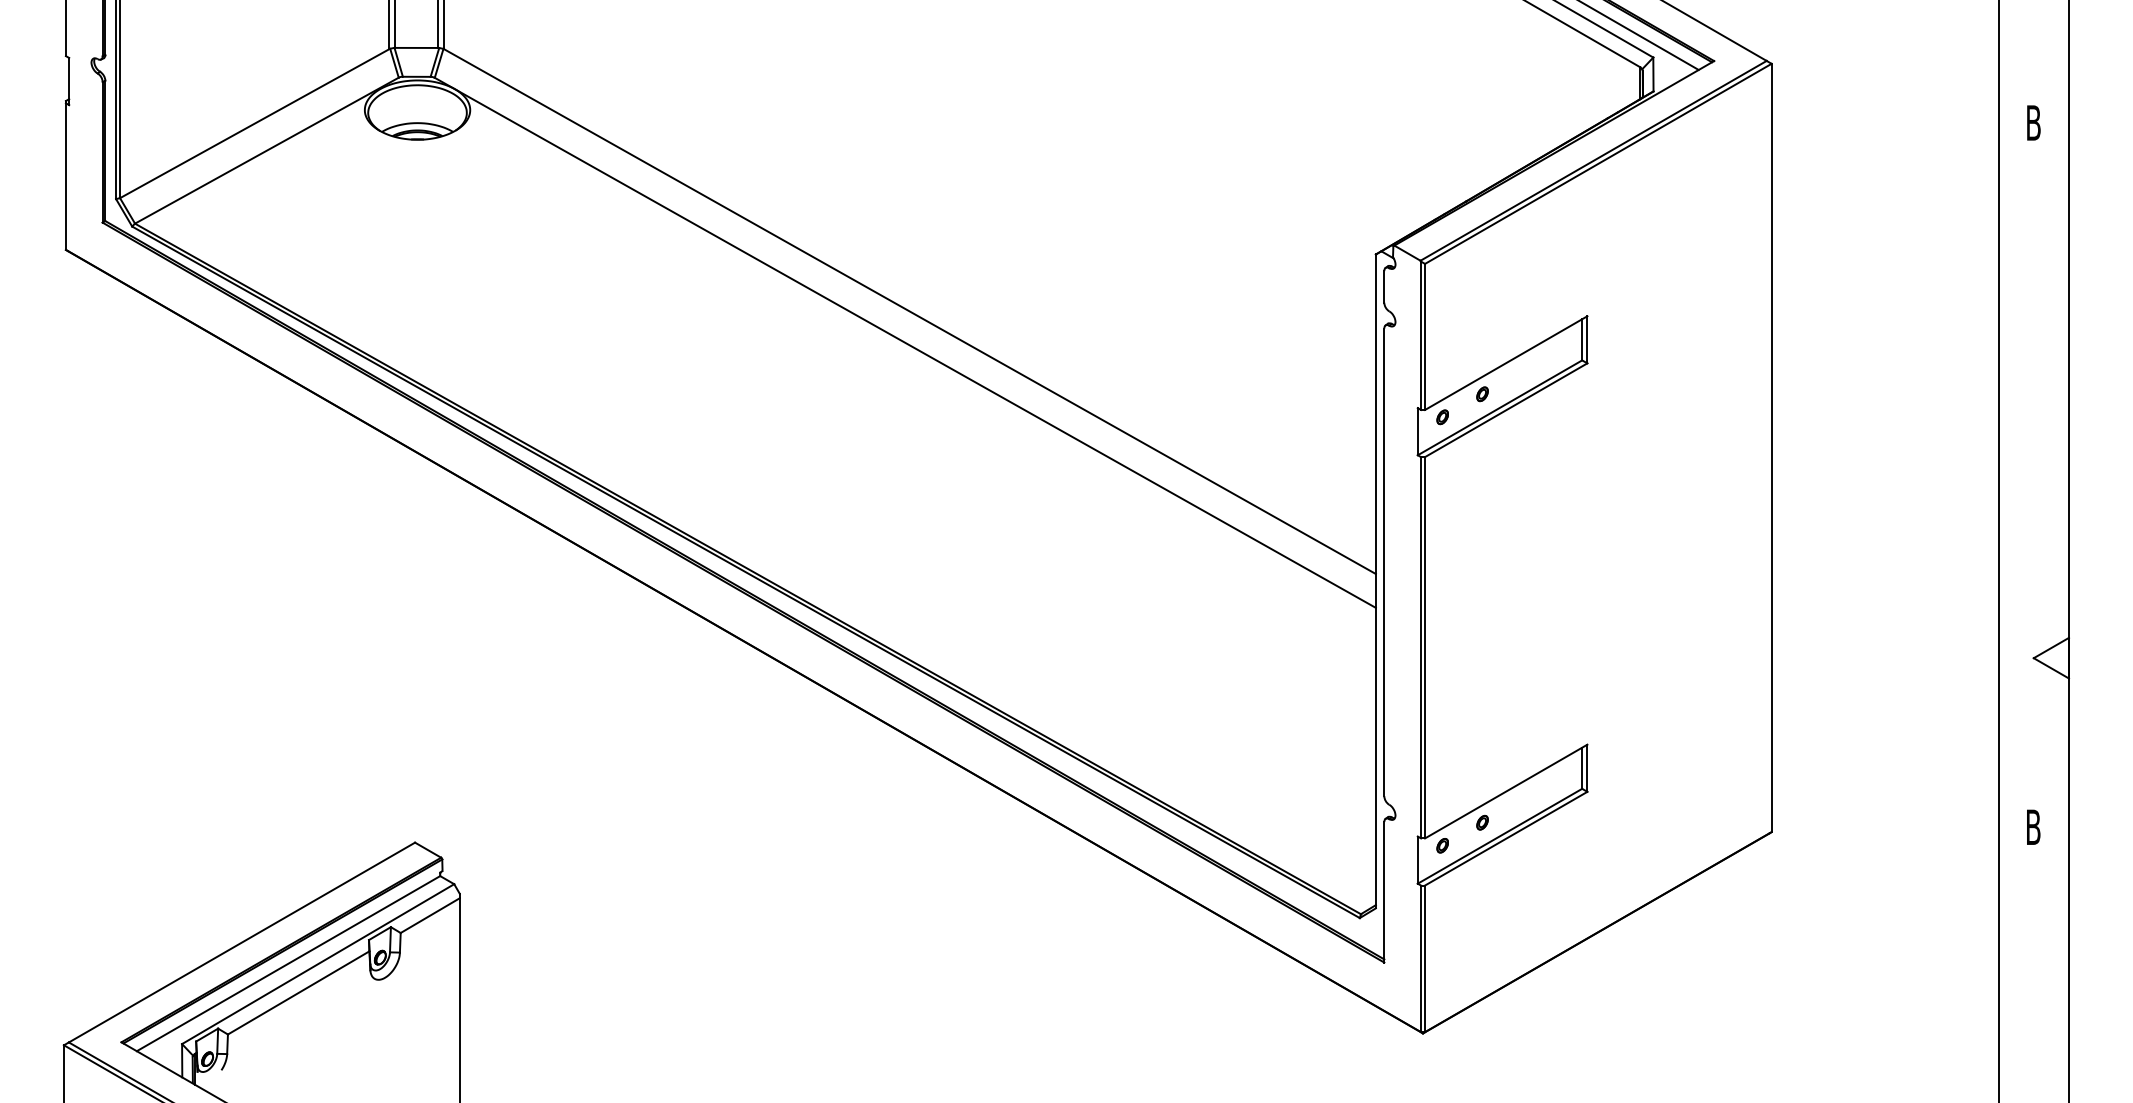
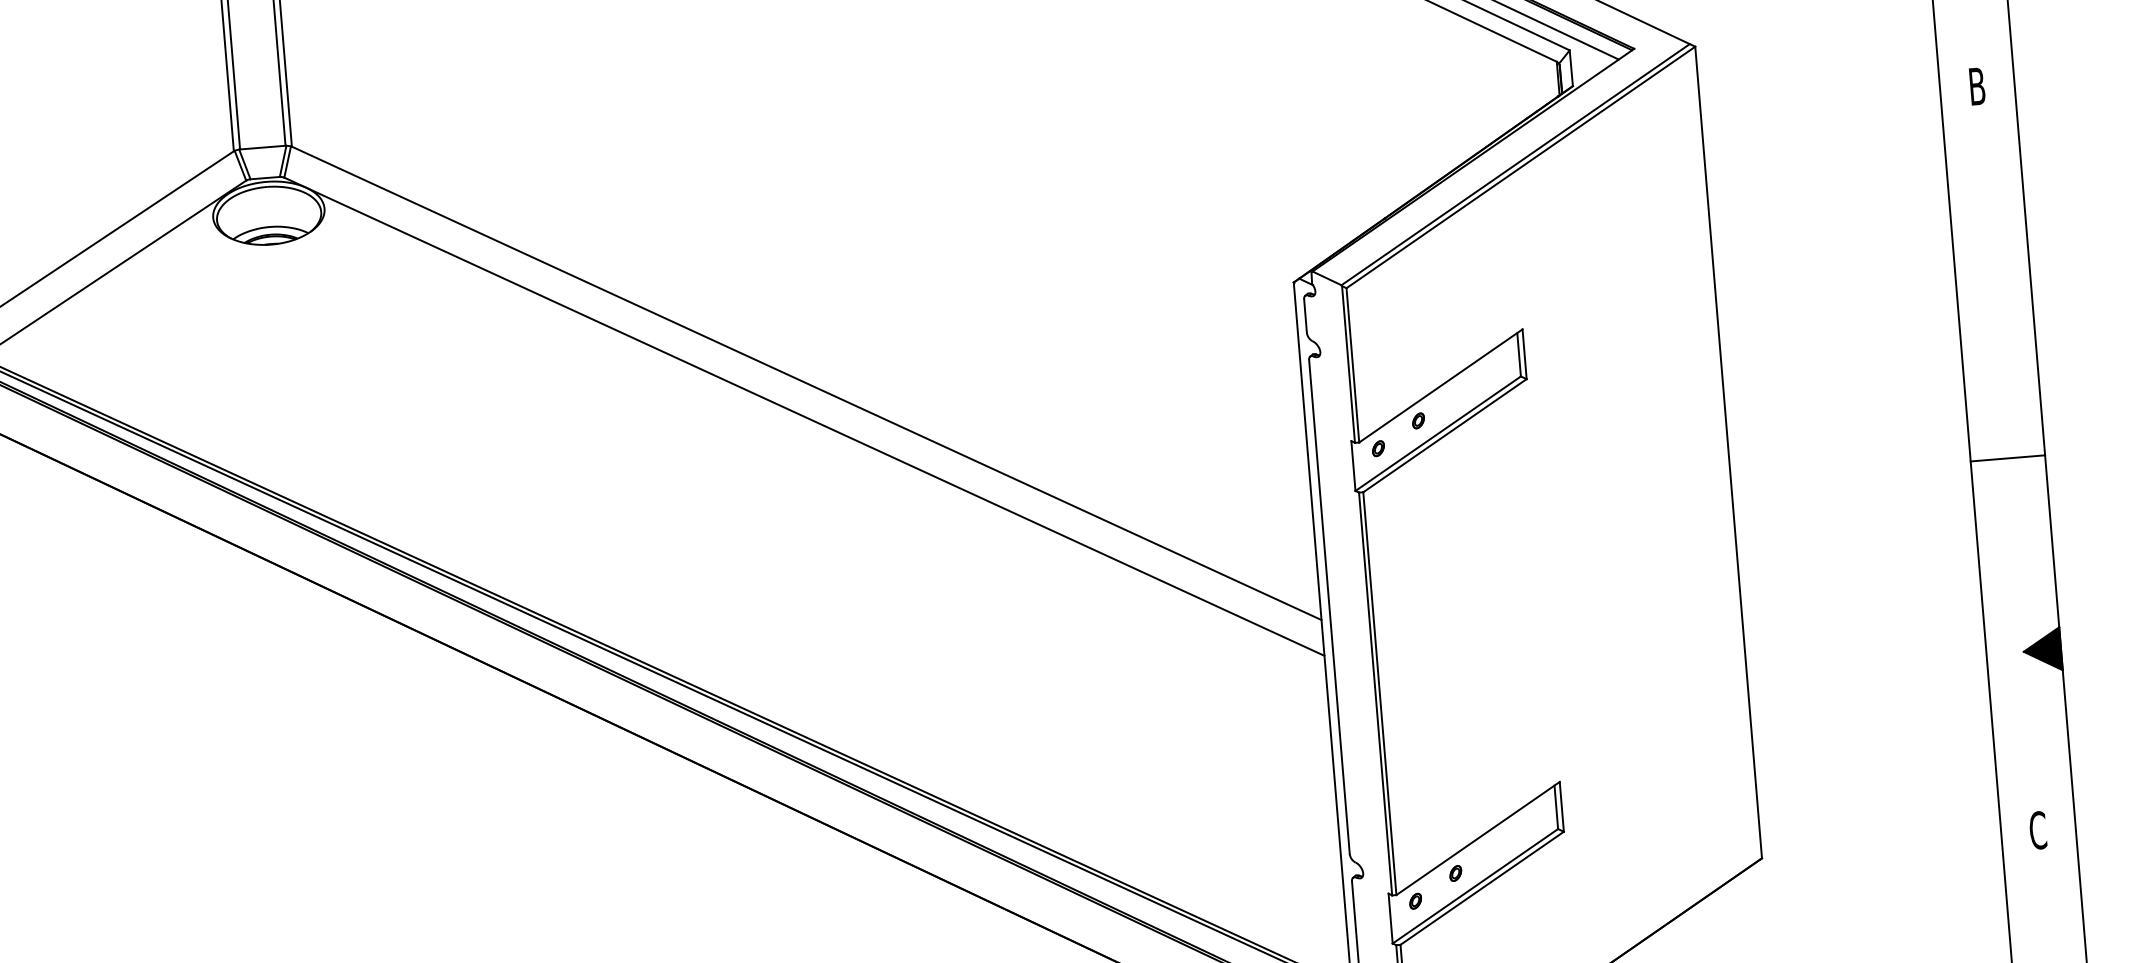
line: (2033, 475) -> (2007, 458), added
fill: (2051, 657) -> (2042, 649), added
text: (2033, 827) -> (2038, 830), B -> C

